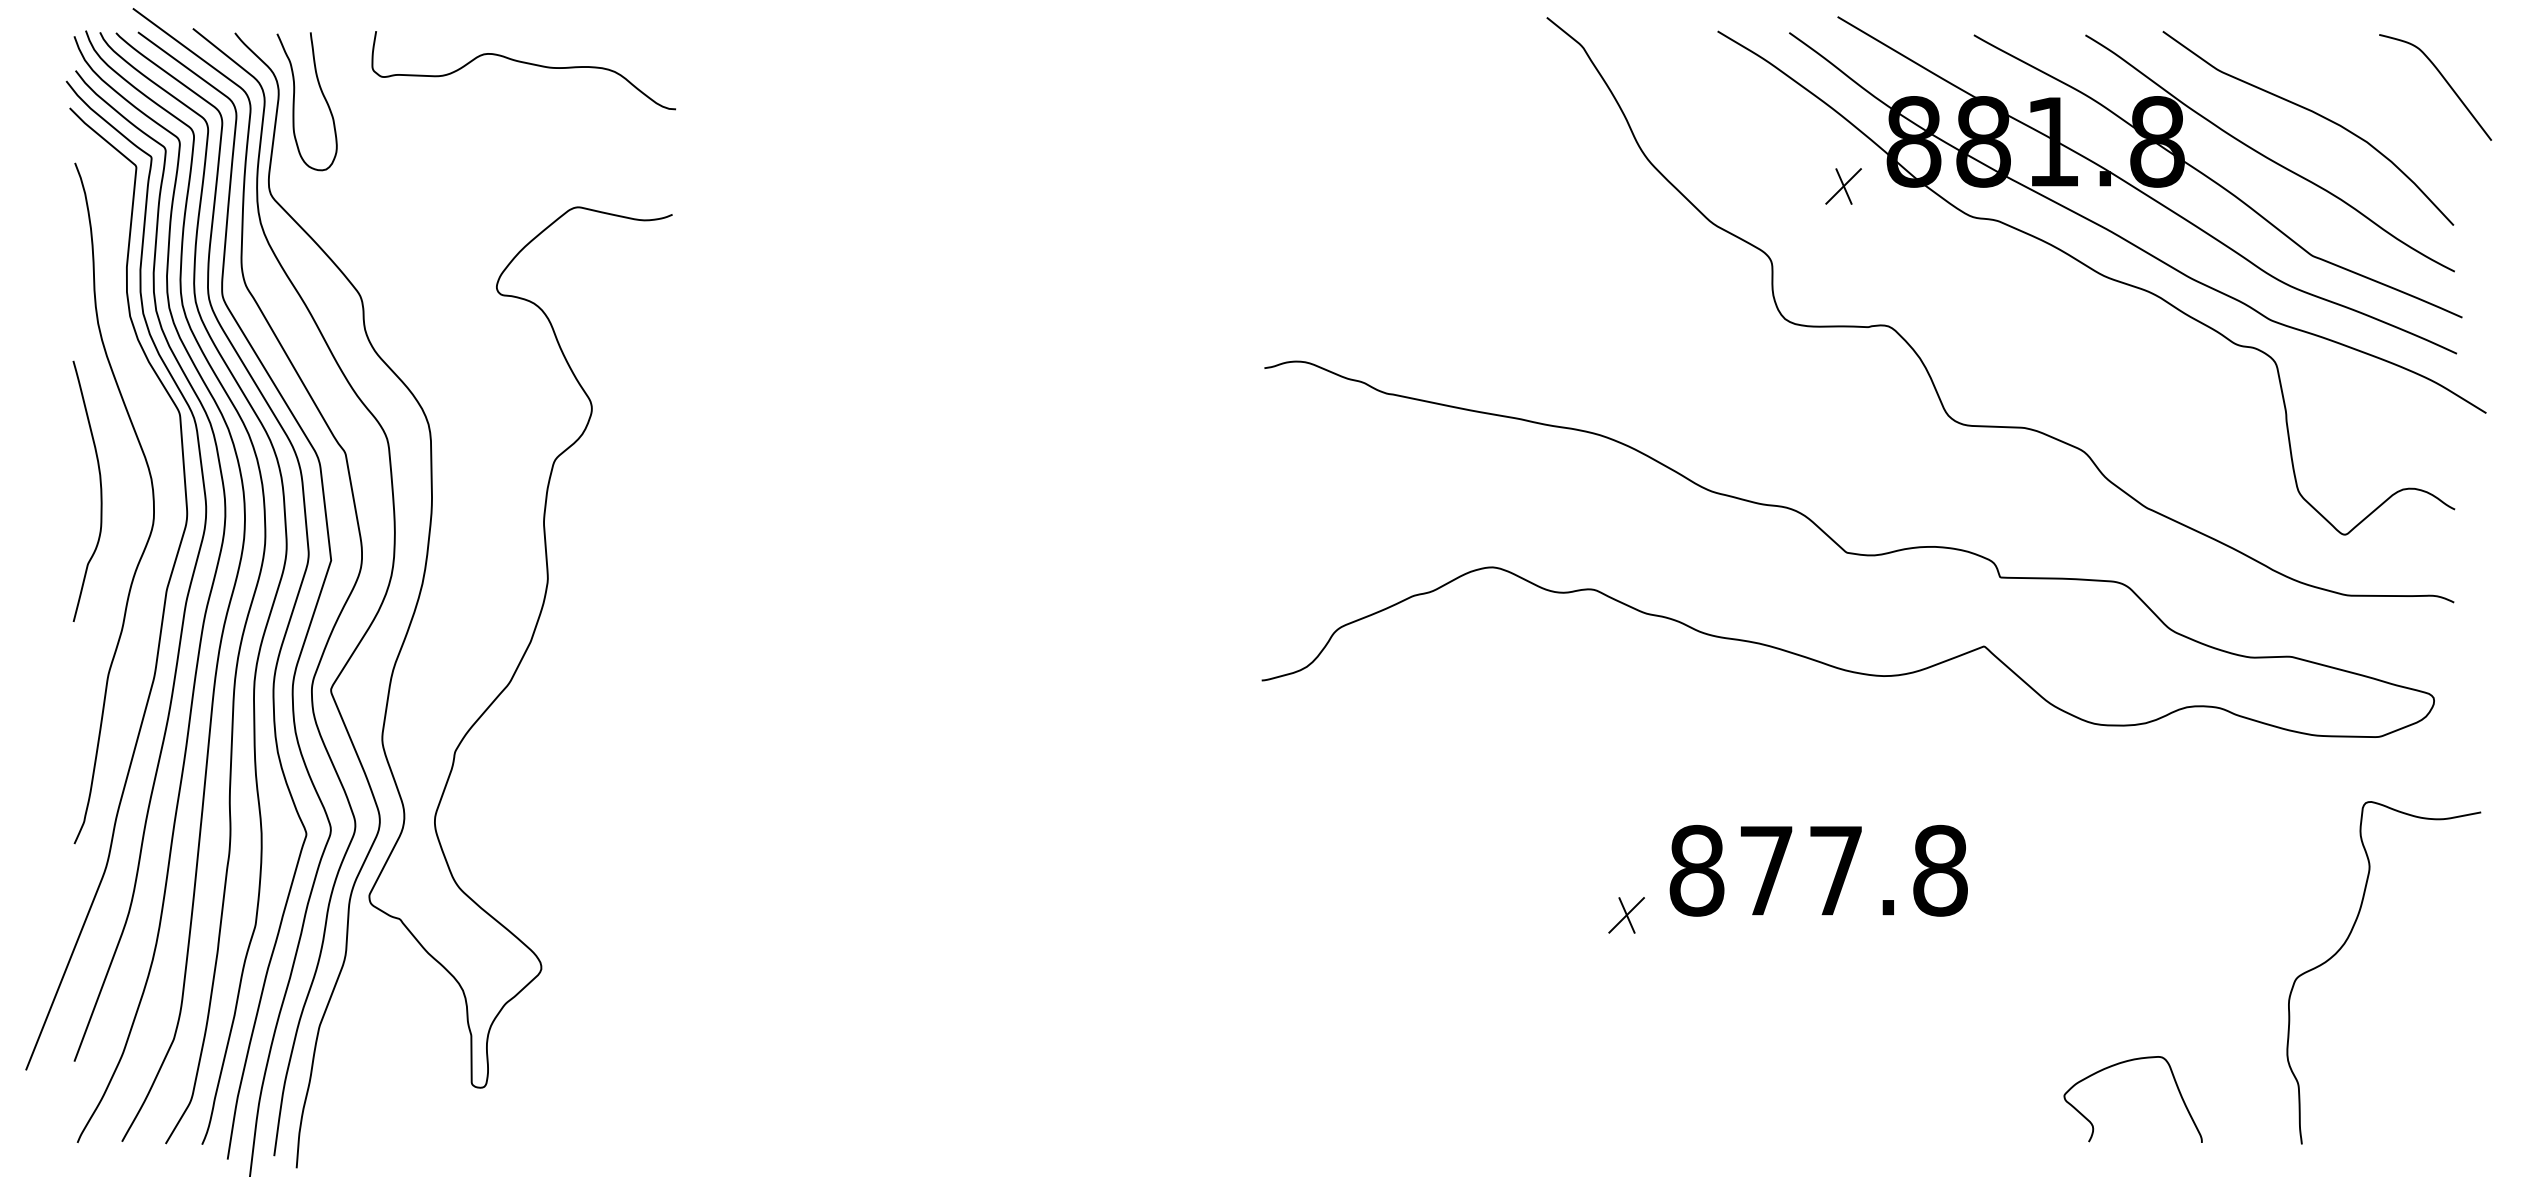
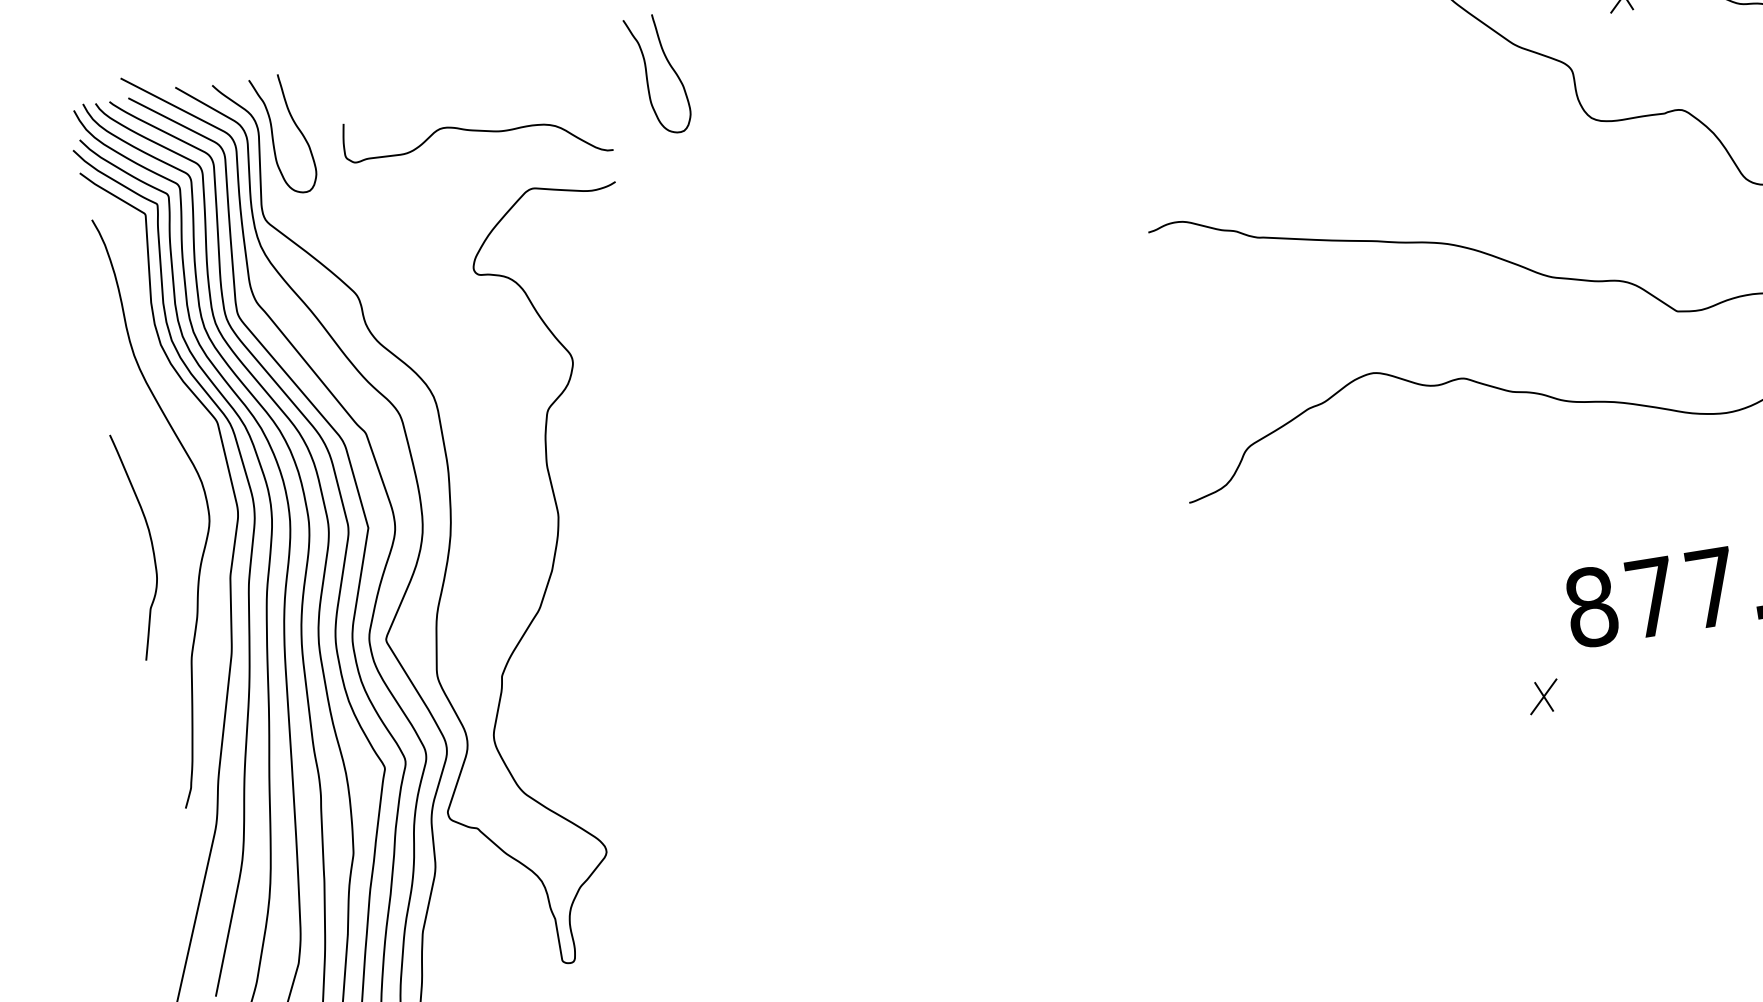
curve: (523, 63) -> (475, 131), moved
curve: (727, 101) -> (647, 76), added
curve: (100, 490) -> (151, 543), moved
part: (1626, 915) -> (1543, 696), moved

